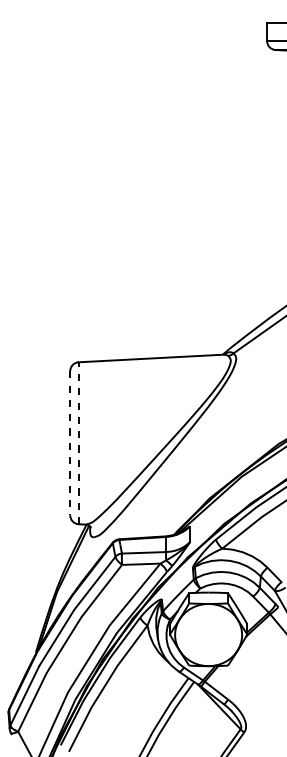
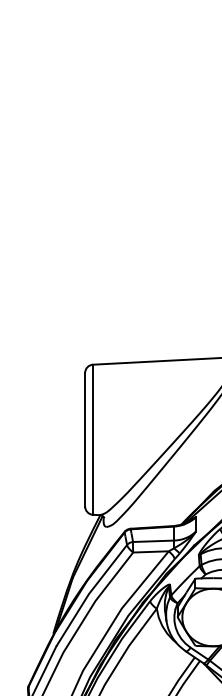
line: (70, 443) -> (85, 439), dashed -> solid
line: (78, 443) -> (92, 439), dashed -> solid

